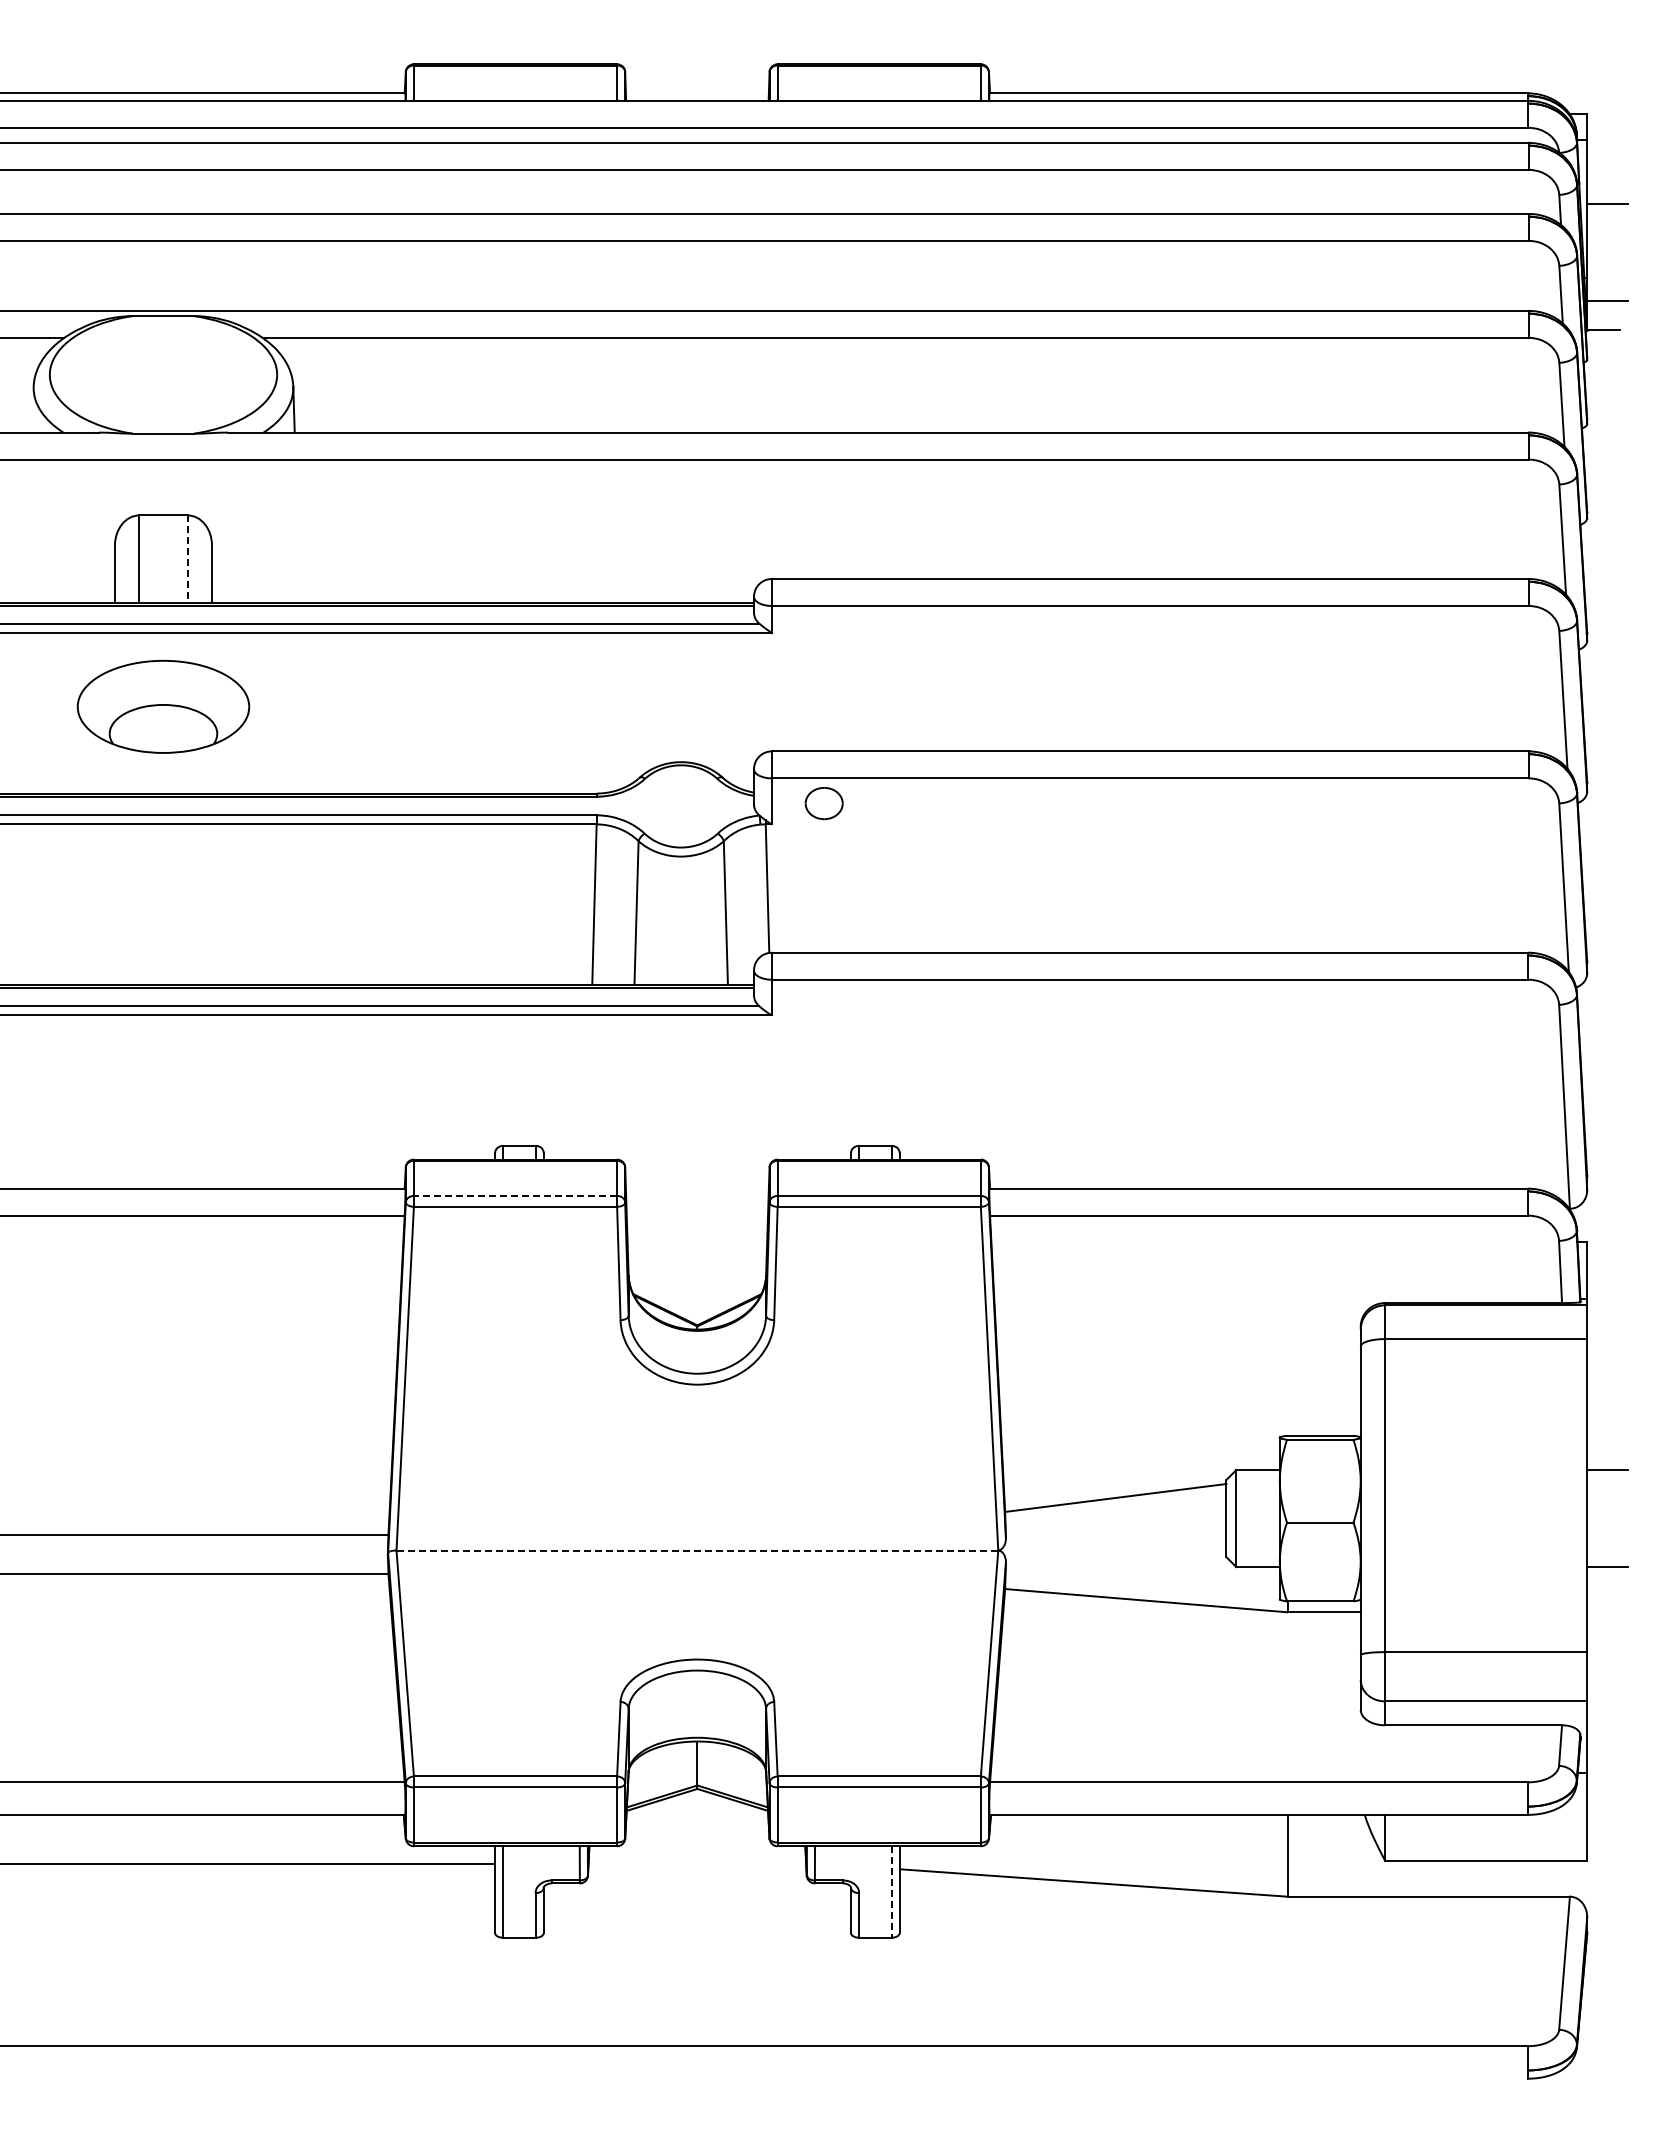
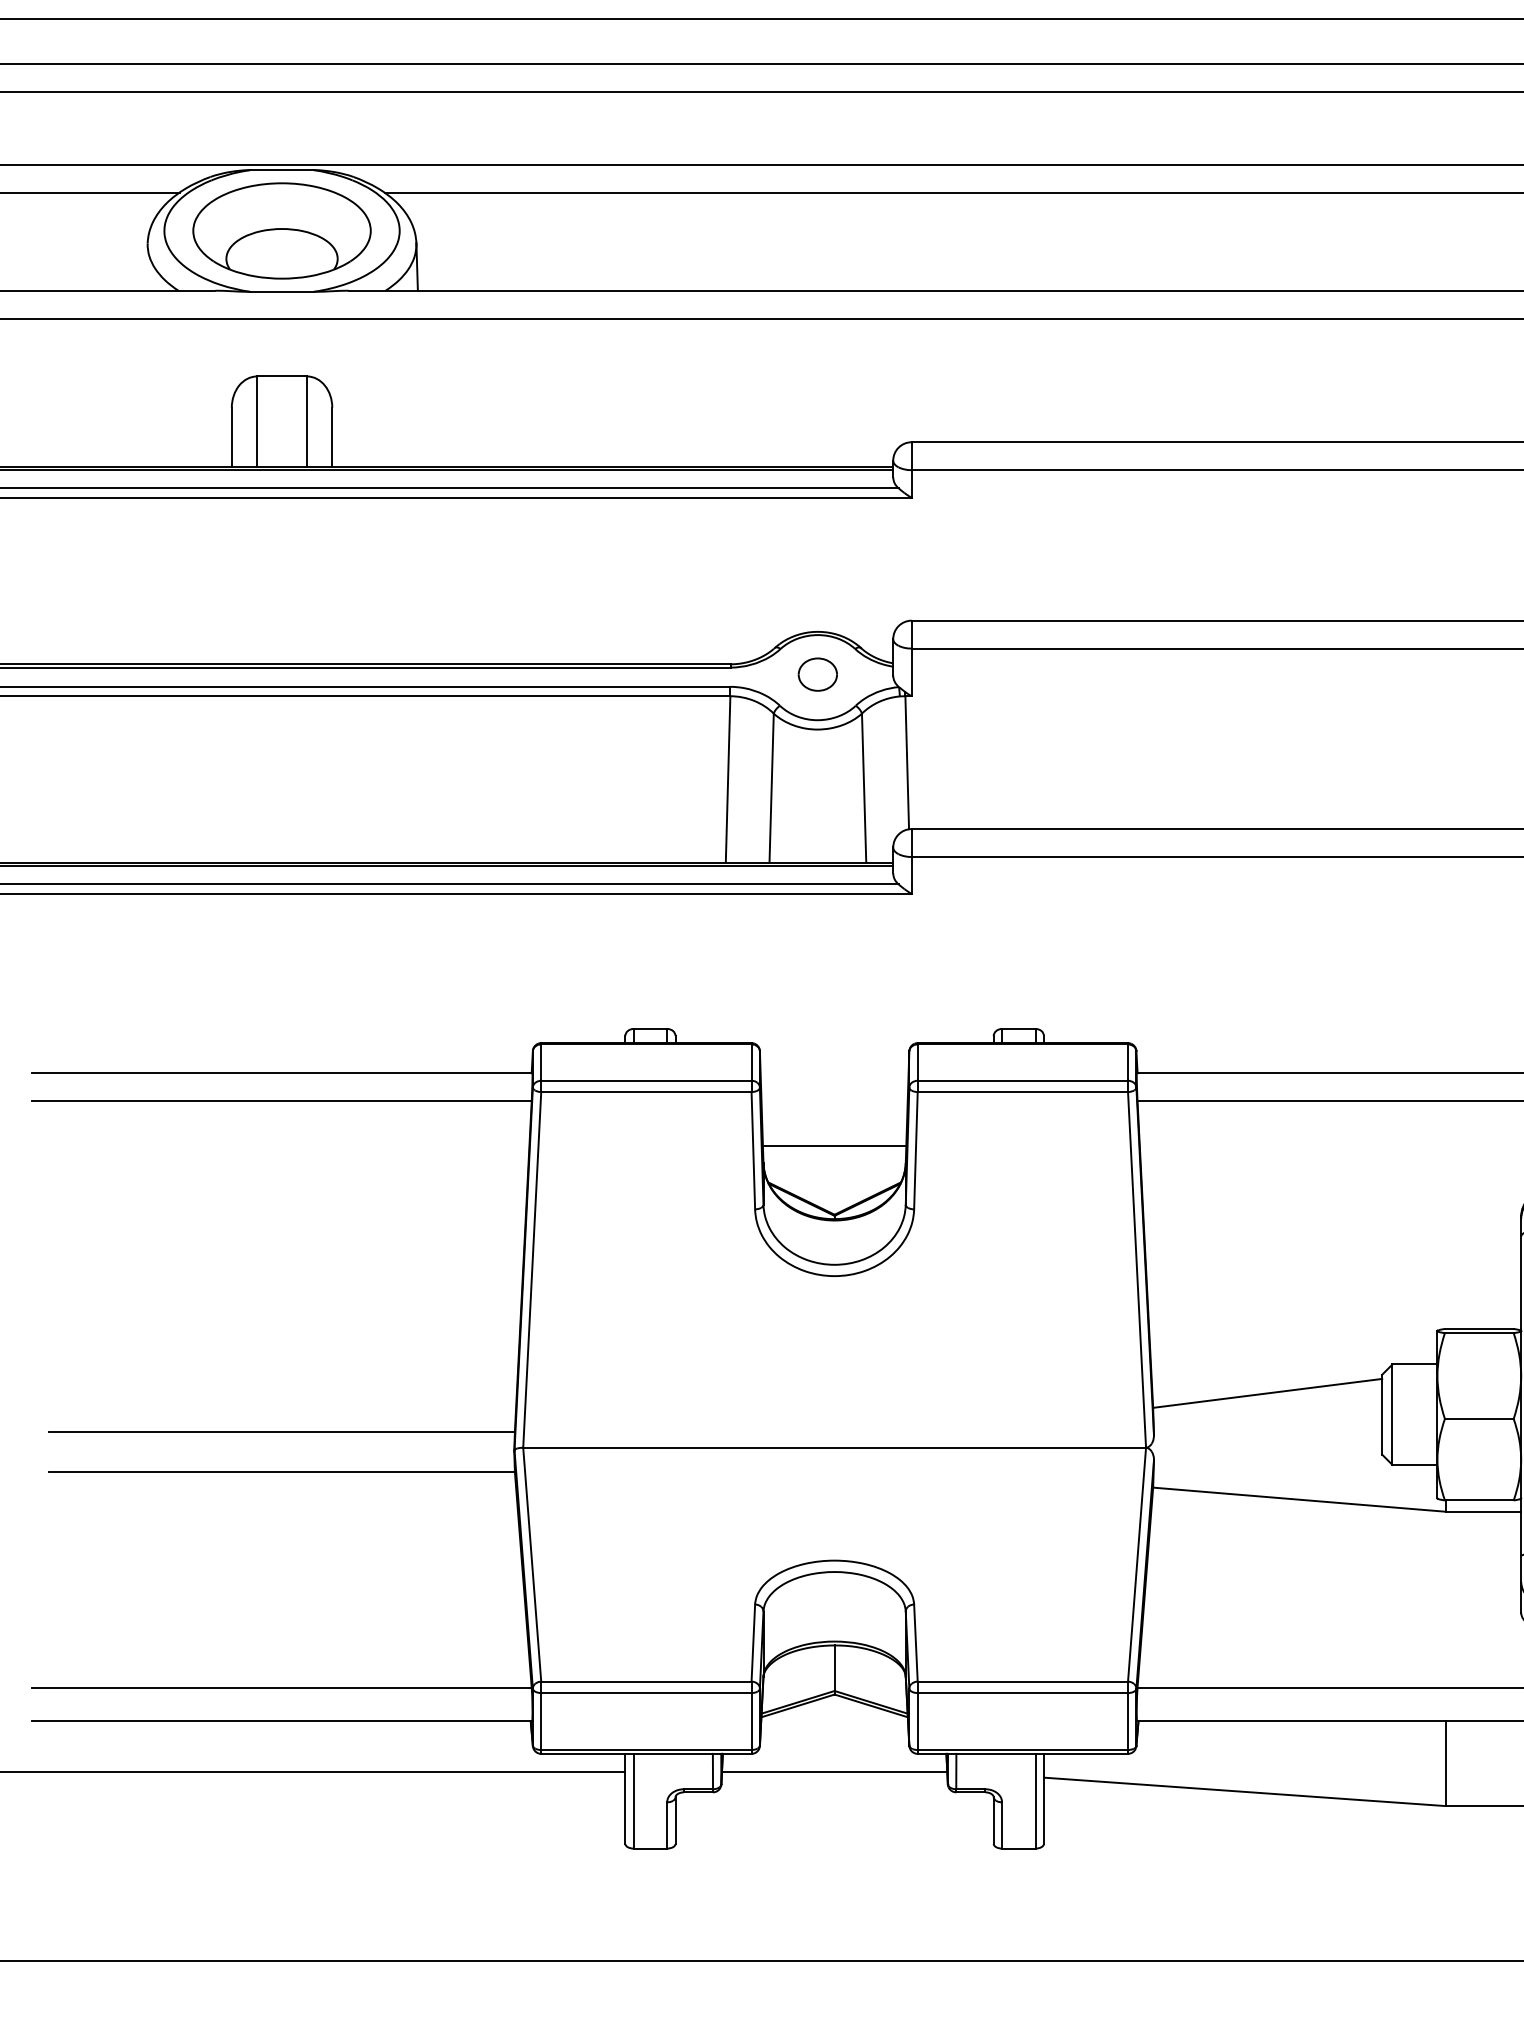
line: (187, 559) -> (306, 422), dashed -> solid
part: (163, 706) -> (282, 230), moved
part: (823, 803) -> (817, 674), moved
line: (515, 1195) -> (646, 1080), dashed -> solid
line: (697, 1258) -> (834, 1145), added
line: (697, 1550) -> (834, 1447), dashed -> solid
line: (697, 1864) -> (834, 1772), added
line: (891, 1892) -> (1035, 1801), dashed -> solid

